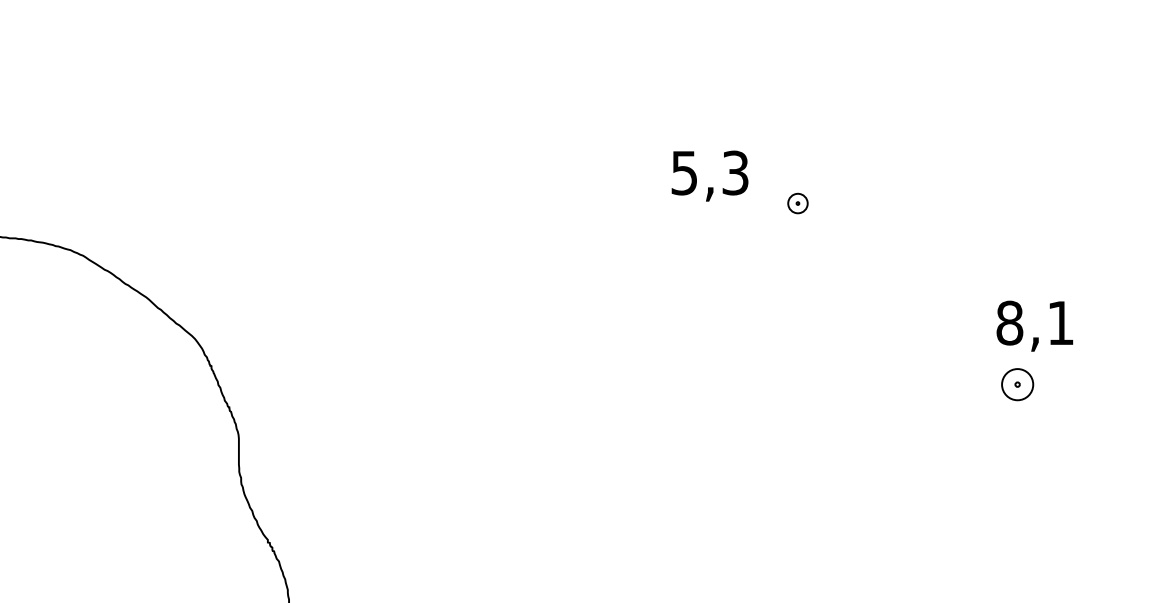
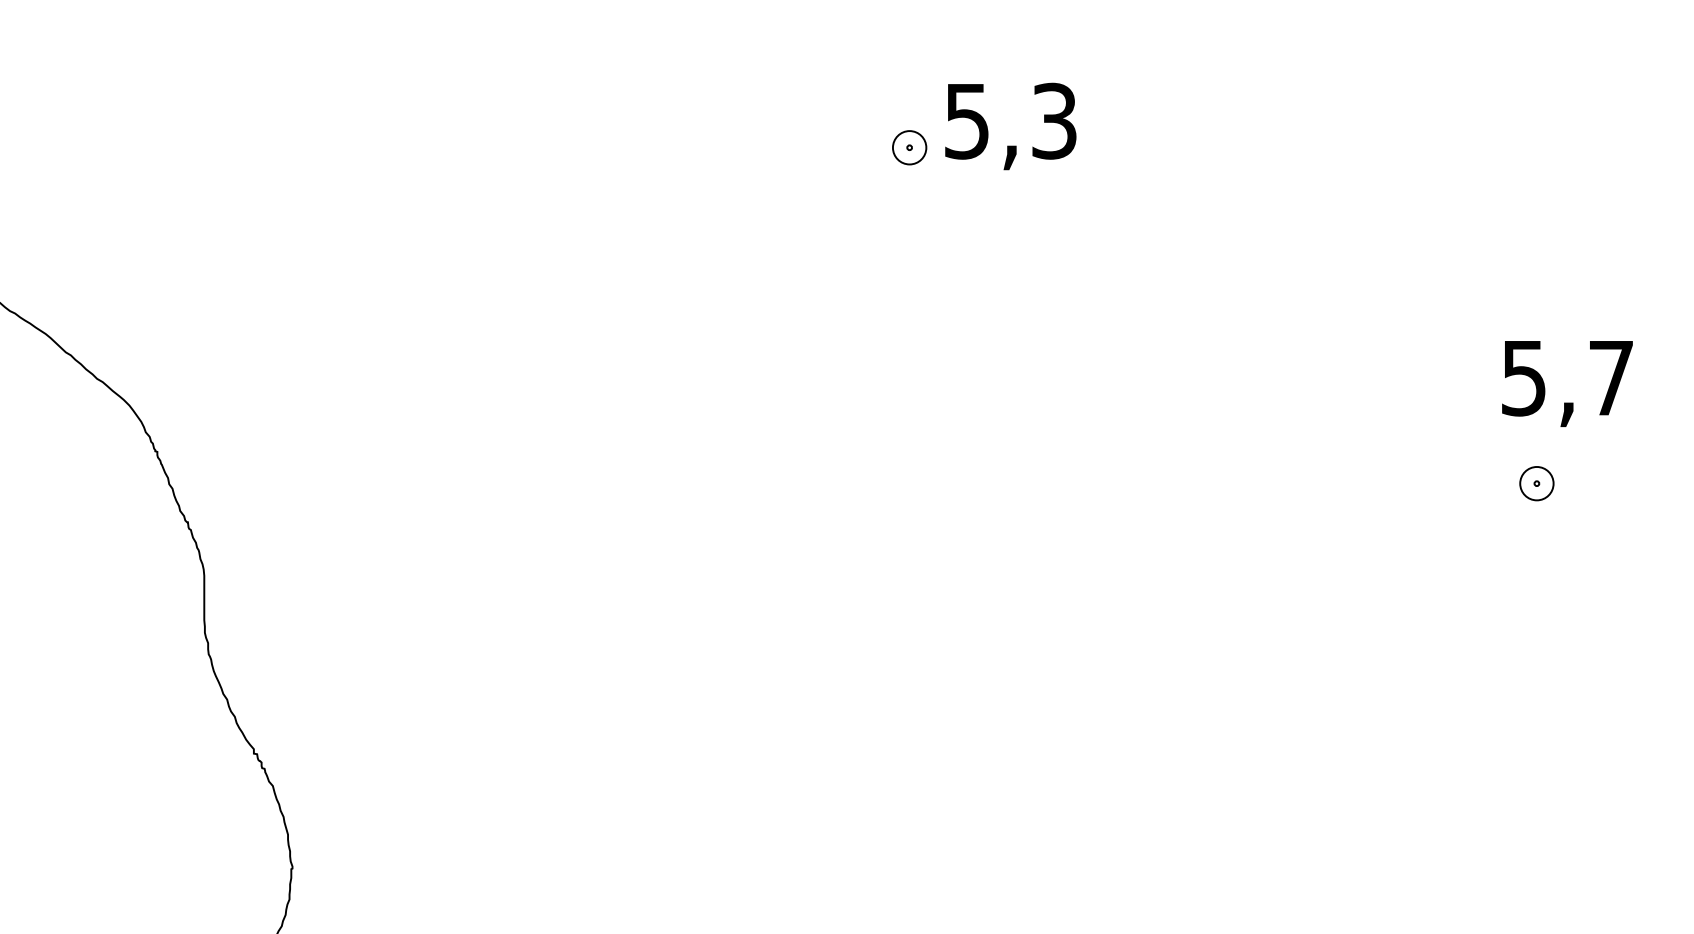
part: (797, 203) -> (908, 147), moved
text: (1034, 322) -> (1566, 377), 8,1 -> 5,7
part: (1016, 384) -> (1535, 483), size x0.62

